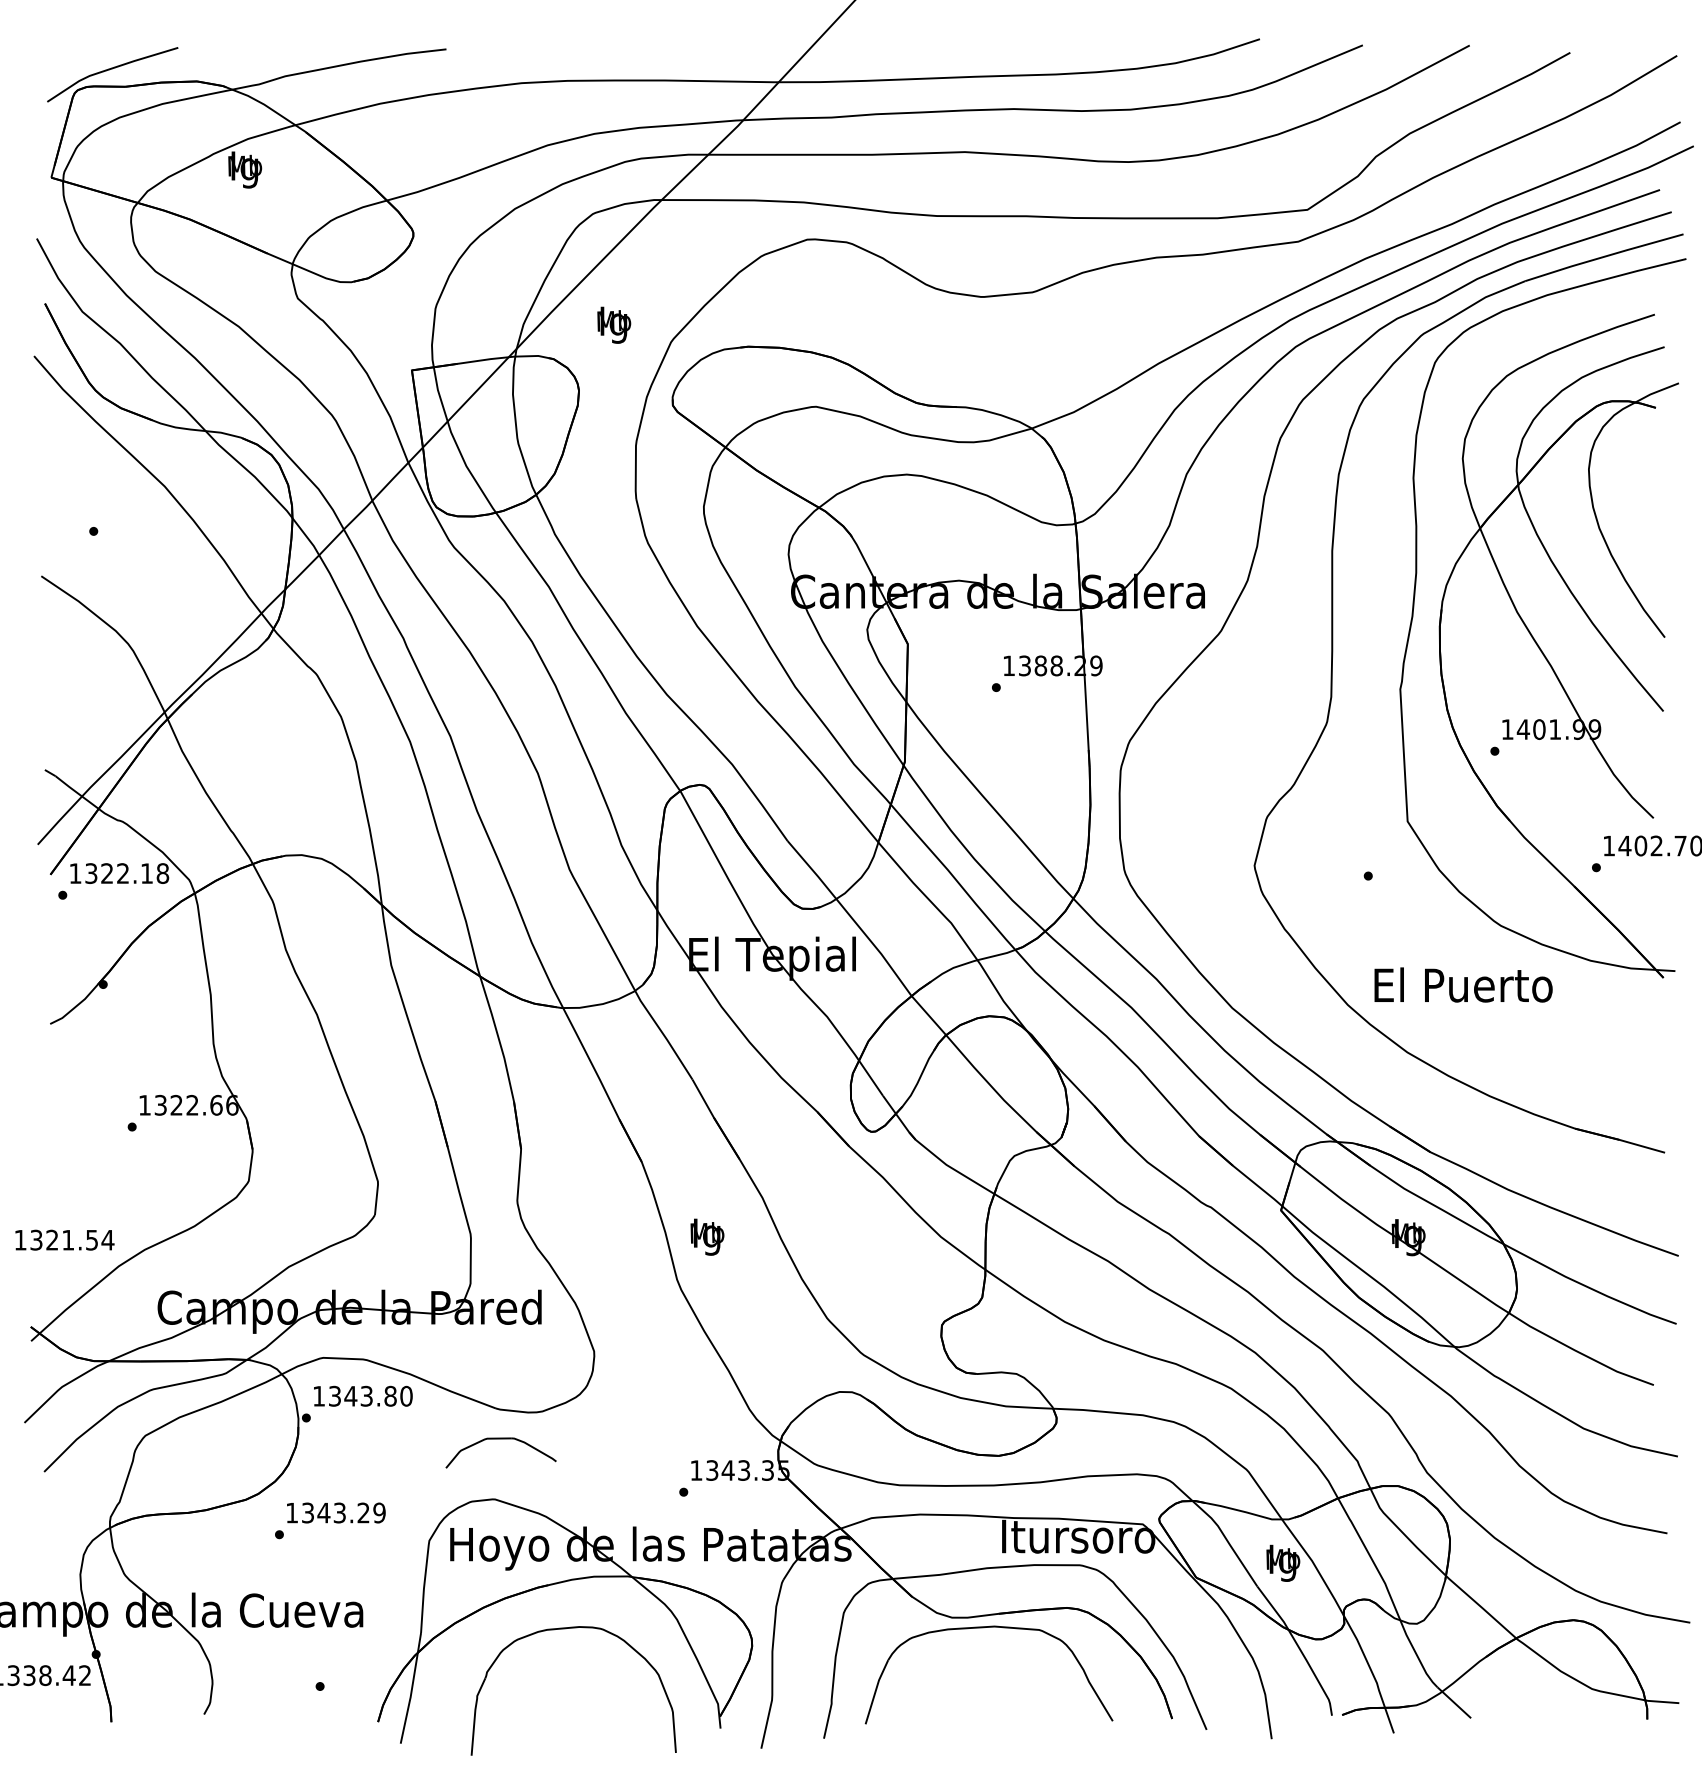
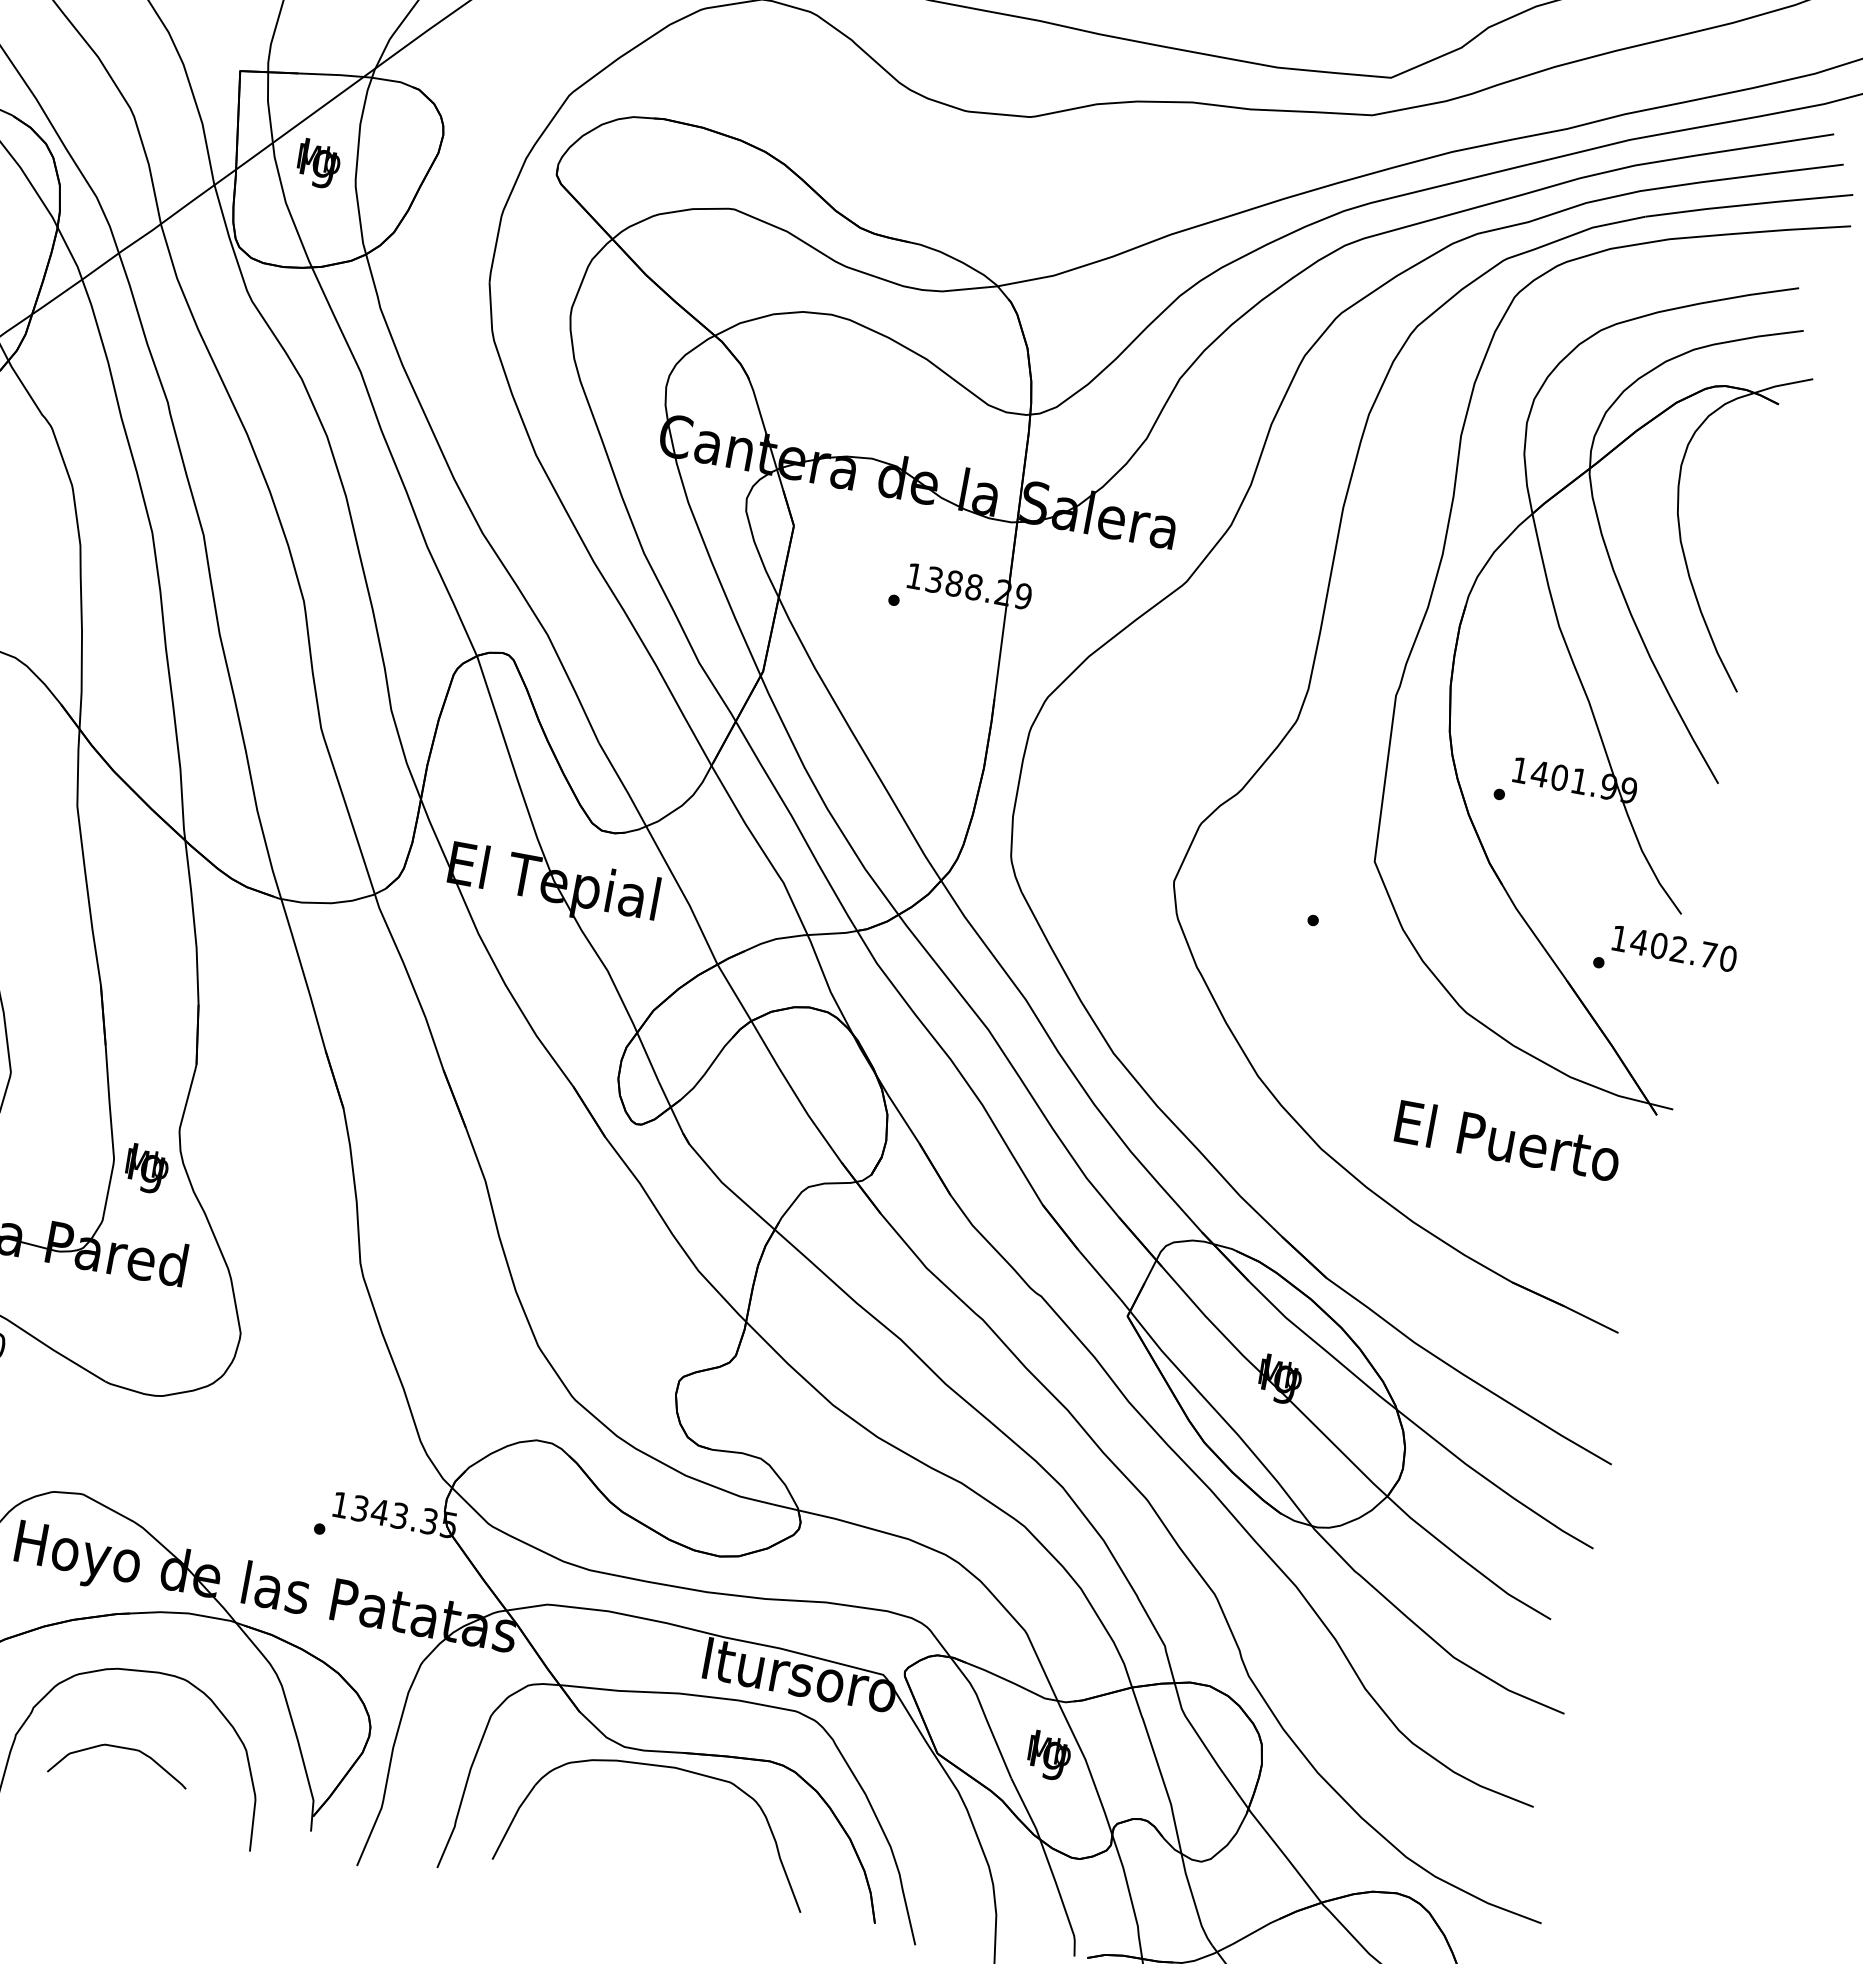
text: (614, 324) -> (319, 163), moved
text: (1463, 984) -> (1508, 1139), moved
text: (707, 1236) -> (146, 1168), moved
part: (500, 1439) -> (121, 1748), moved

